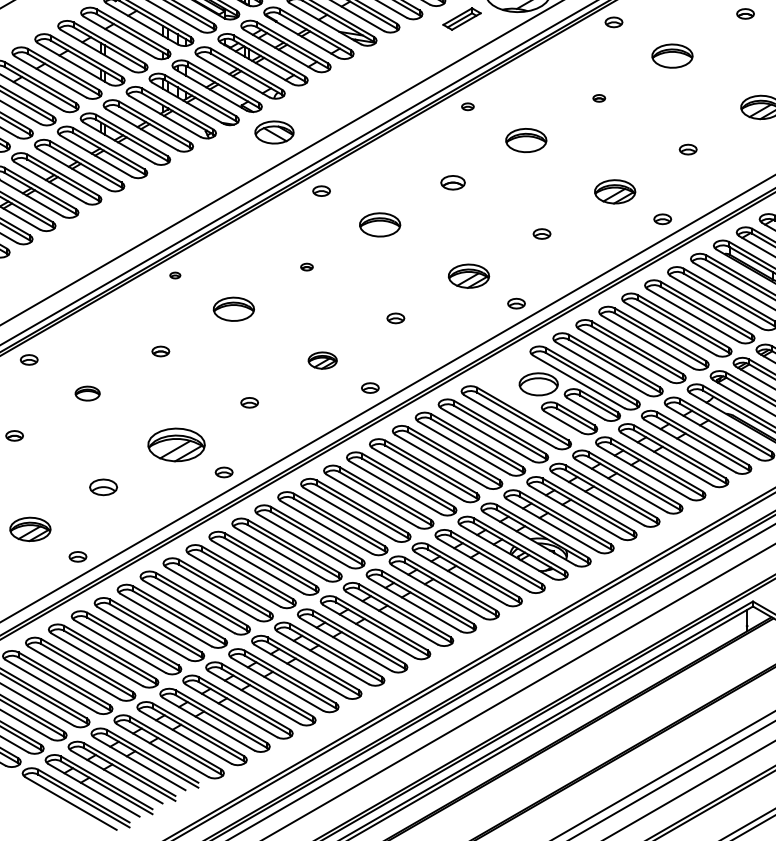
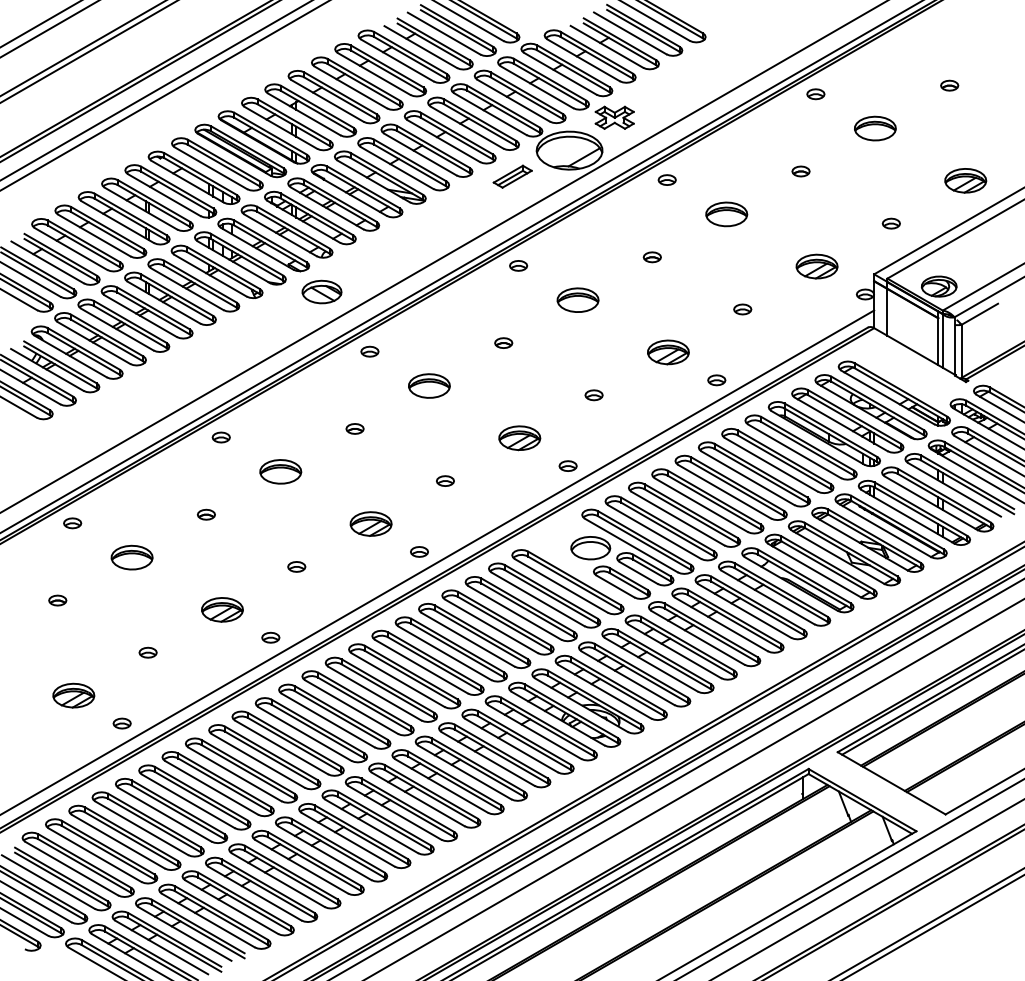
part: (598, 98) -> (651, 257), size x1.43
part: (467, 106) -> (518, 265), size x1.43
part: (452, 182) -> (503, 342), size x0.71
part: (306, 266) -> (354, 428), size x1.43
part: (174, 275) -> (220, 437), size x1.67
part: (322, 360) -> (370, 523), size x1.43
part: (87, 393) -> (131, 557), size x1.67
part: (176, 444) -> (222, 609), size x0.71
part: (102, 486) -> (147, 652), size x0.62

